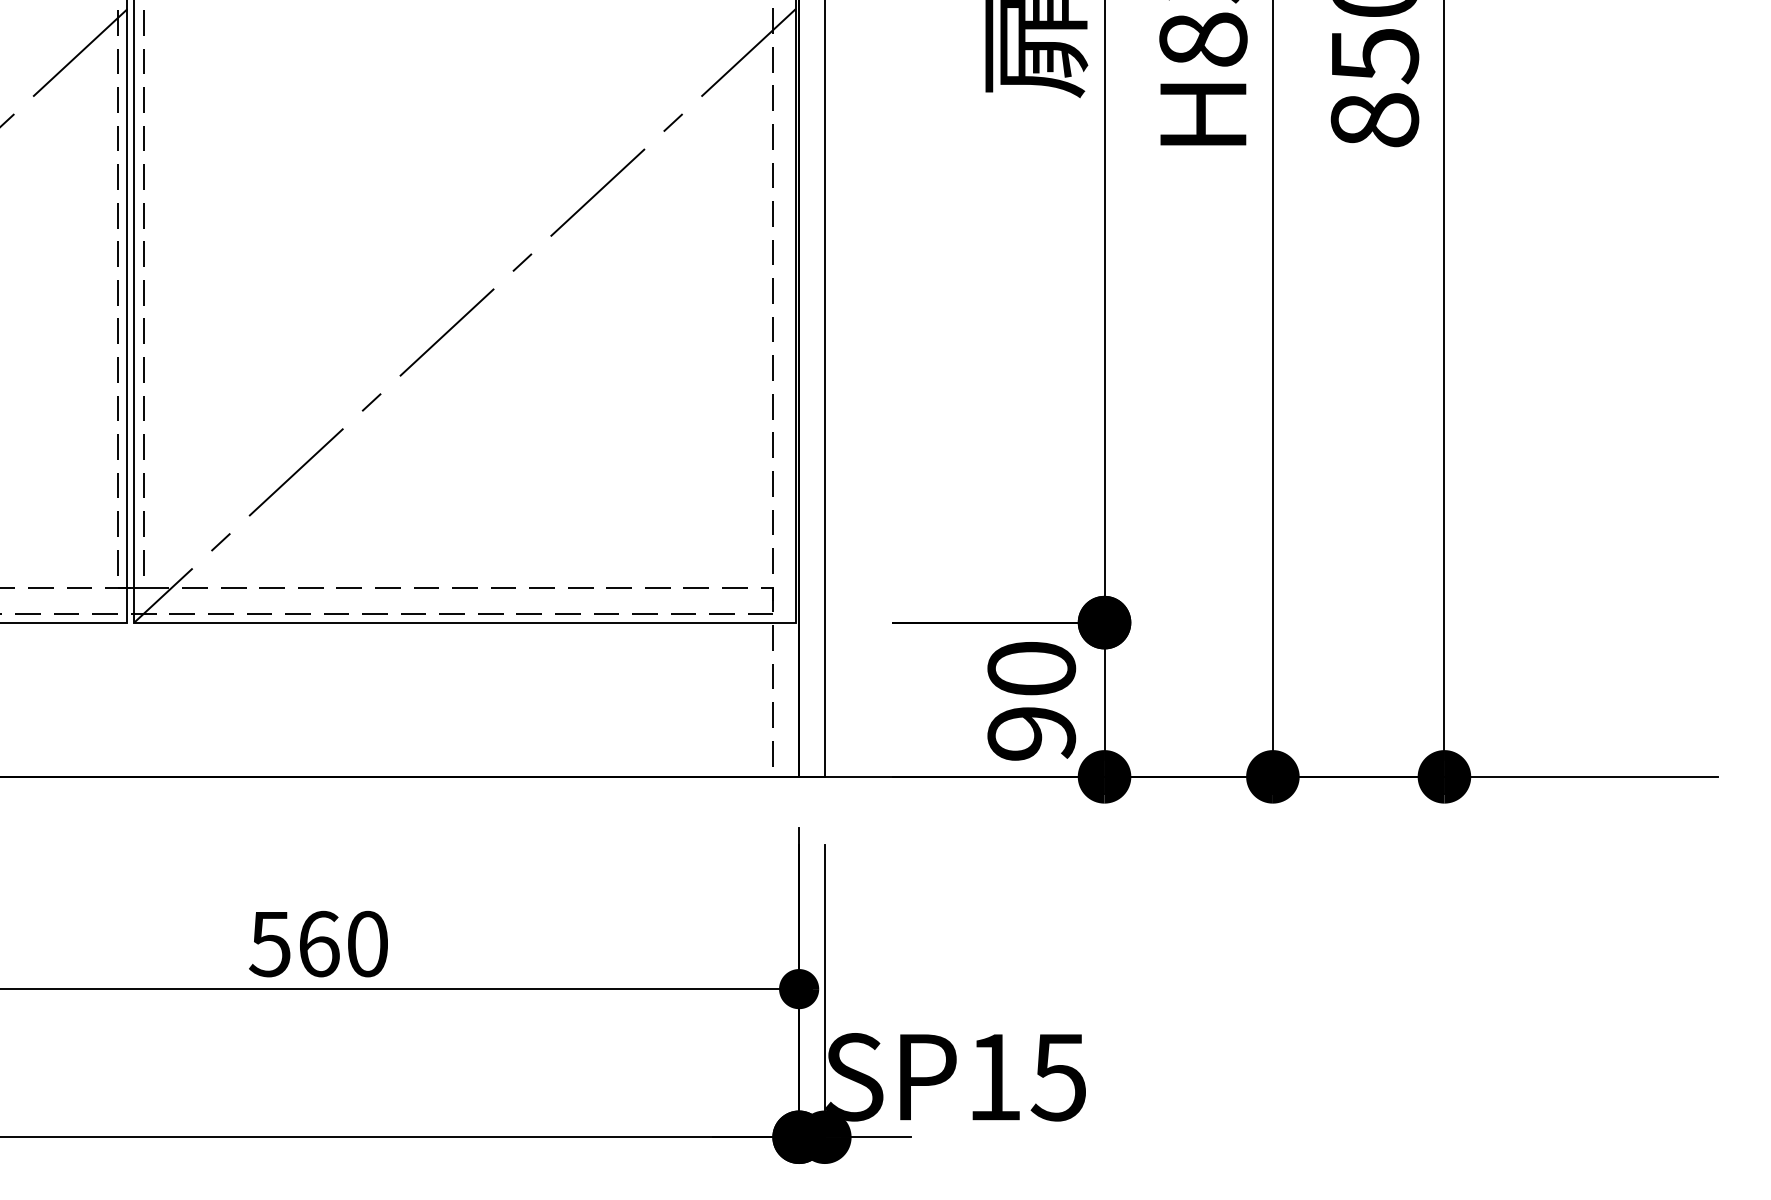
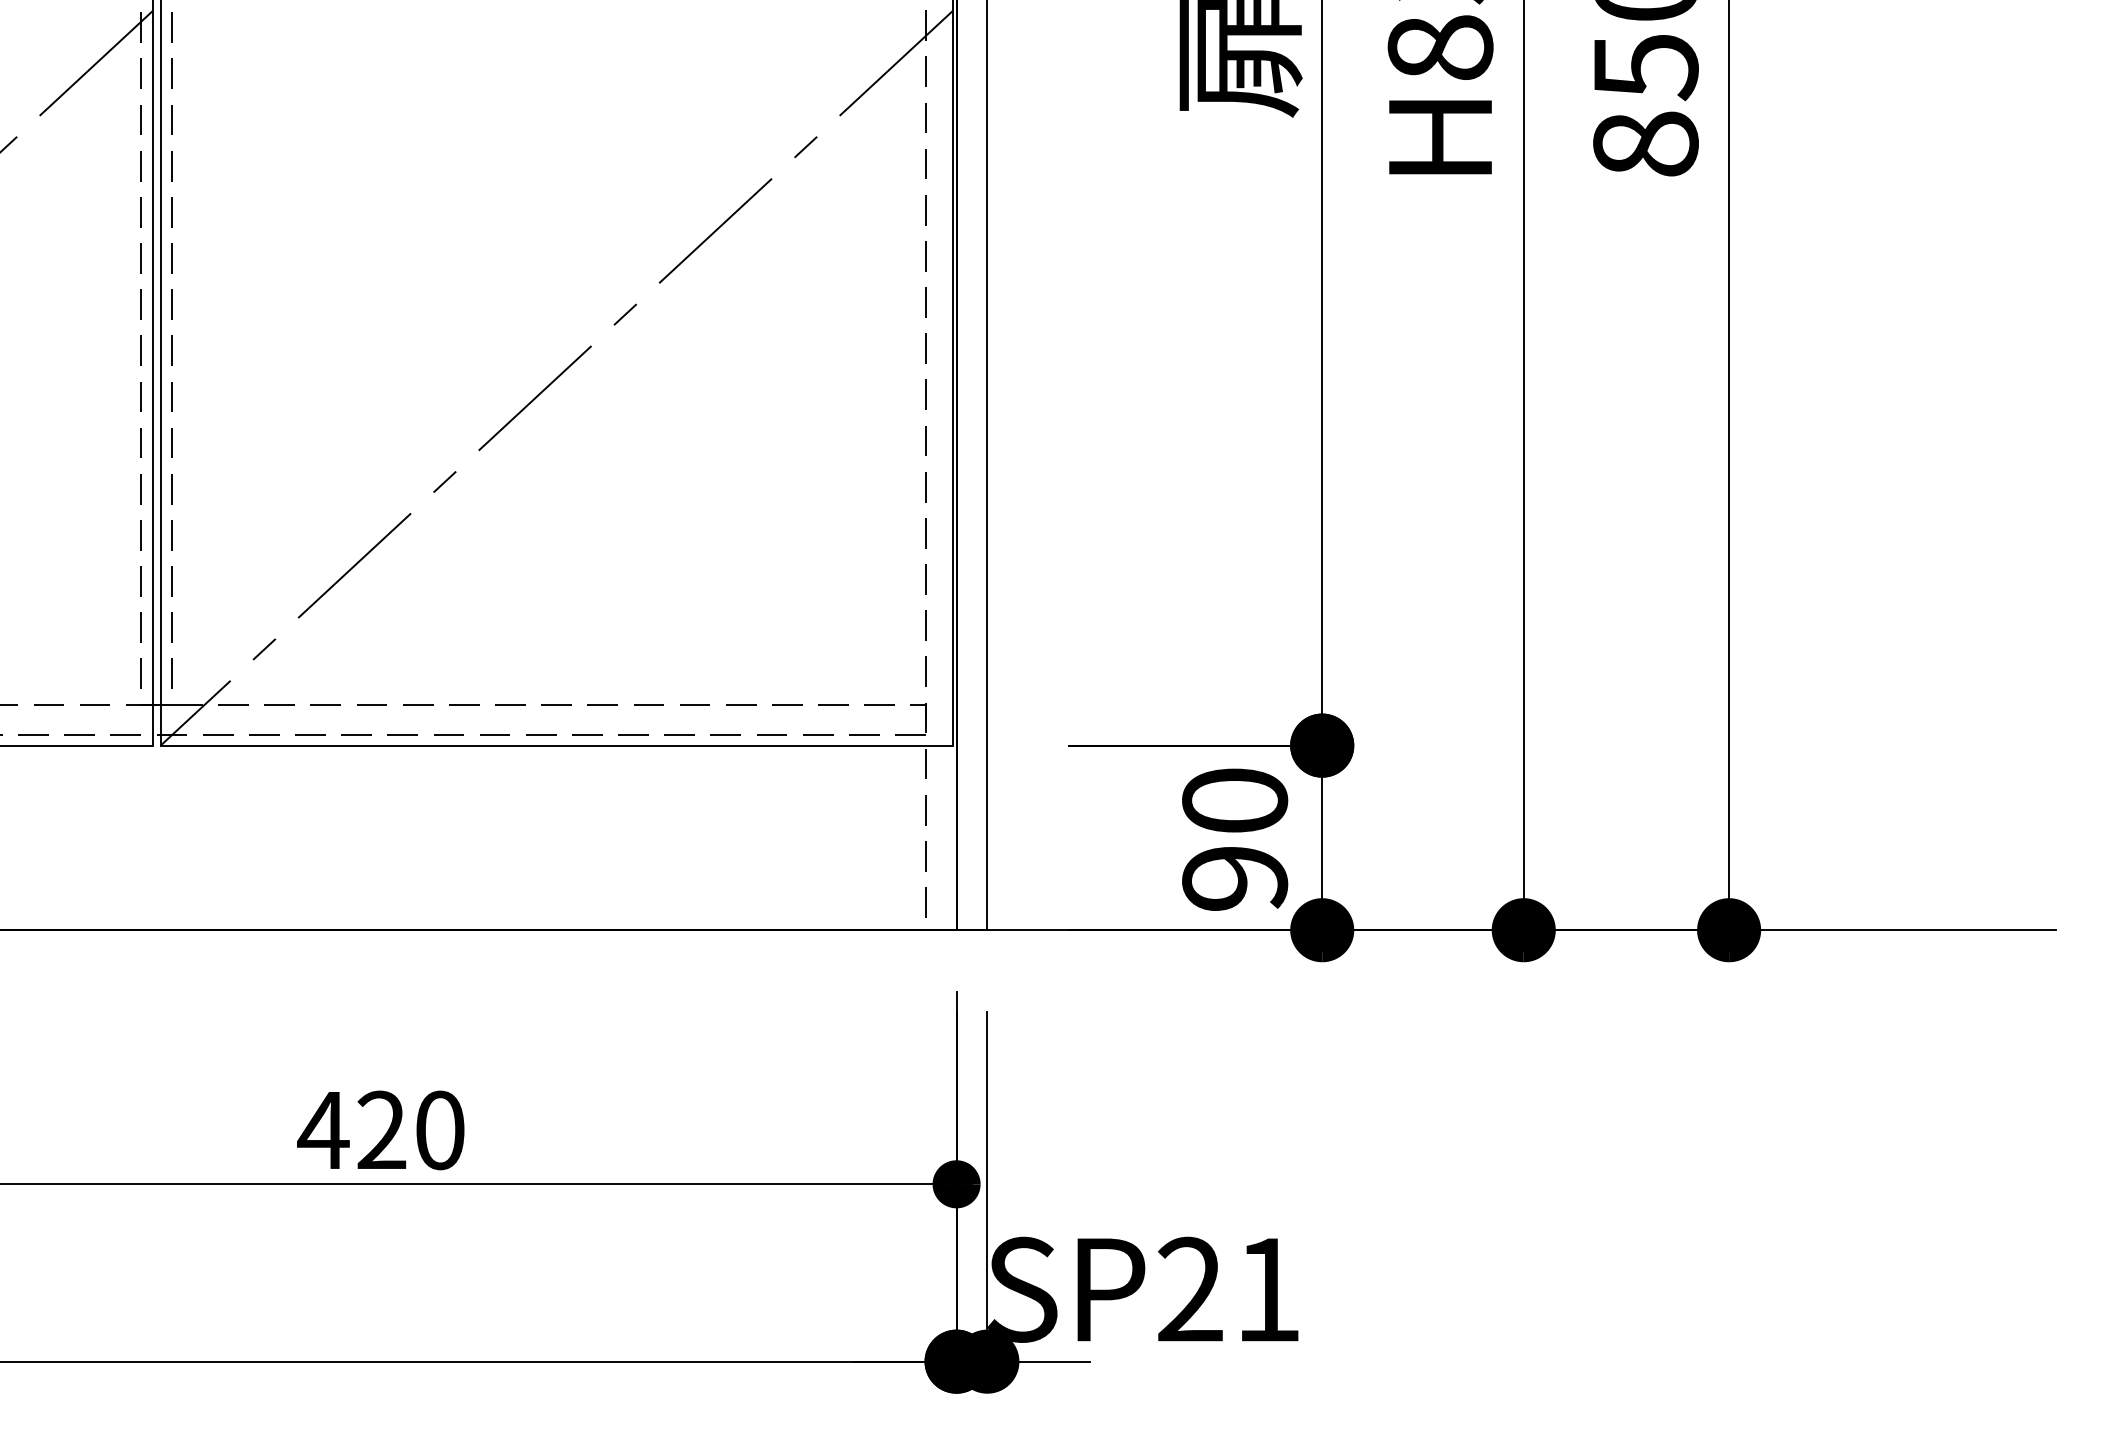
text: (293, 943) -> (351, 1129), 560 -> 420
text: (1026, 1077) -> (1228, 1290), SP15 -> SP21

